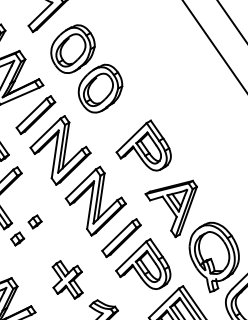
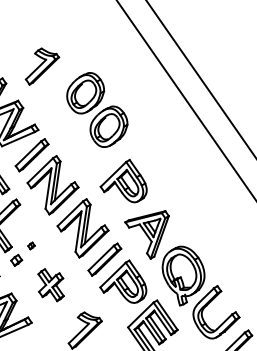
part: (86, 68) -> (97, 109), moved
part: (35, 221) -> (31, 245), size x0.6
part: (66, 280) -> (50, 285), moved

